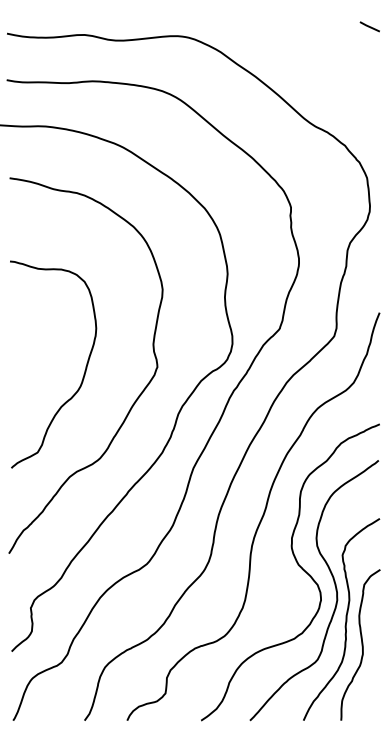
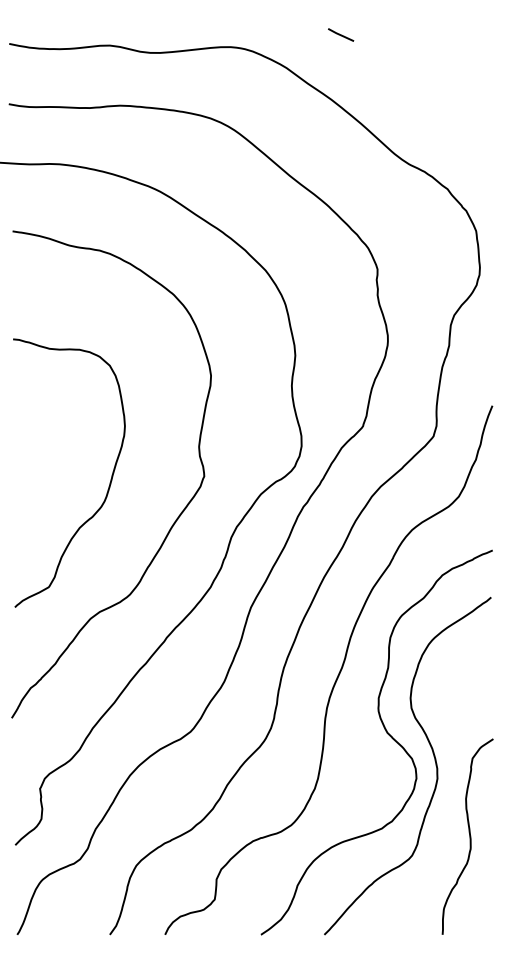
line: (369, 26) -> (340, 34), moved
curve: (345, 619) -> (448, 803), removed

